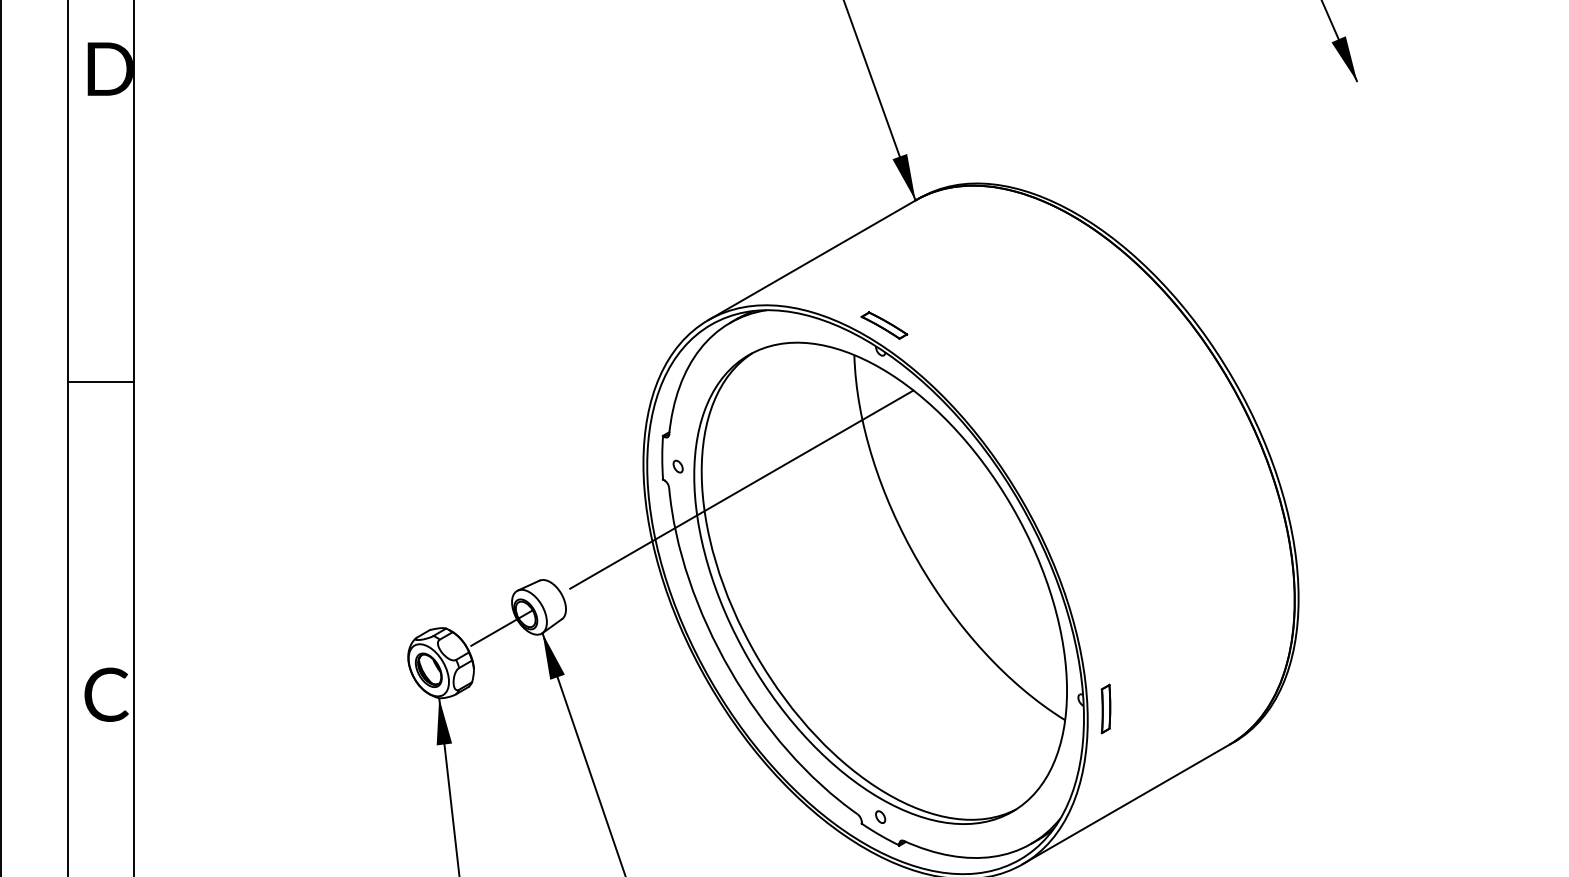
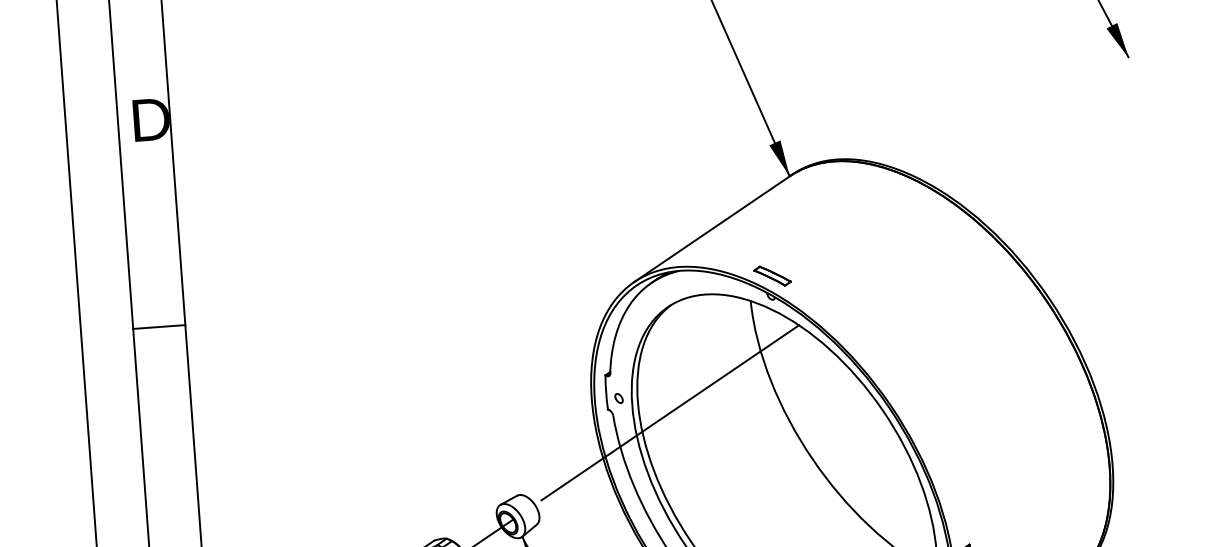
line: (100, 382) -> (158, 327), moved

